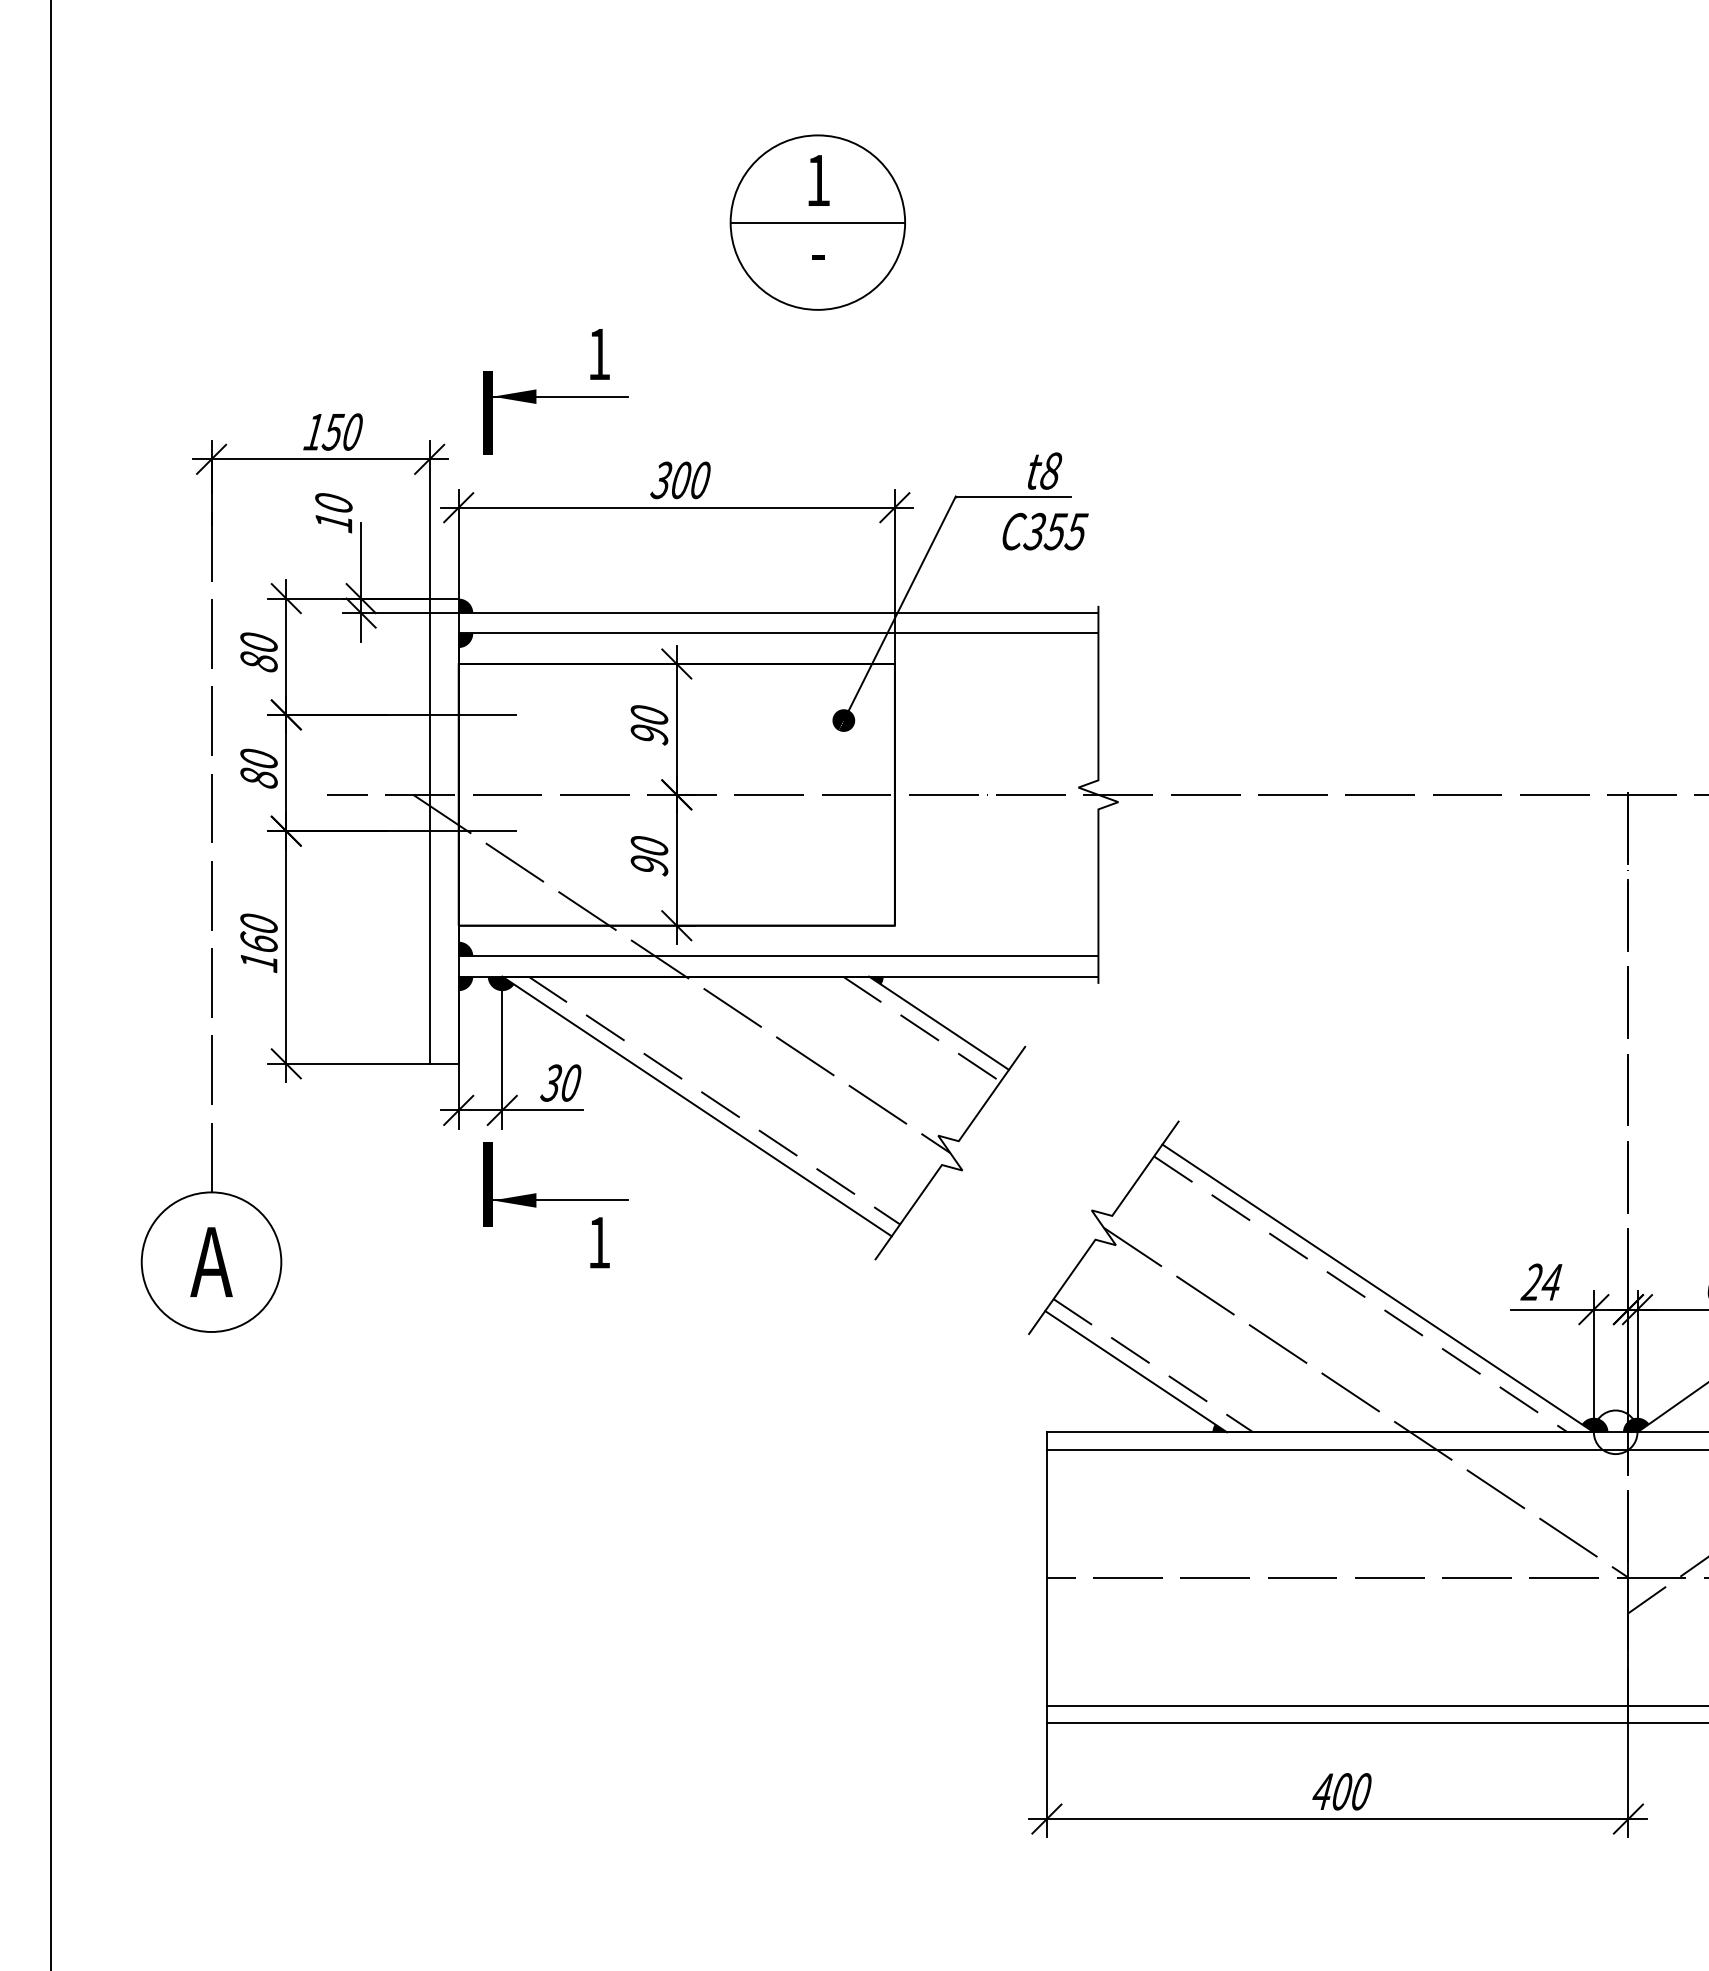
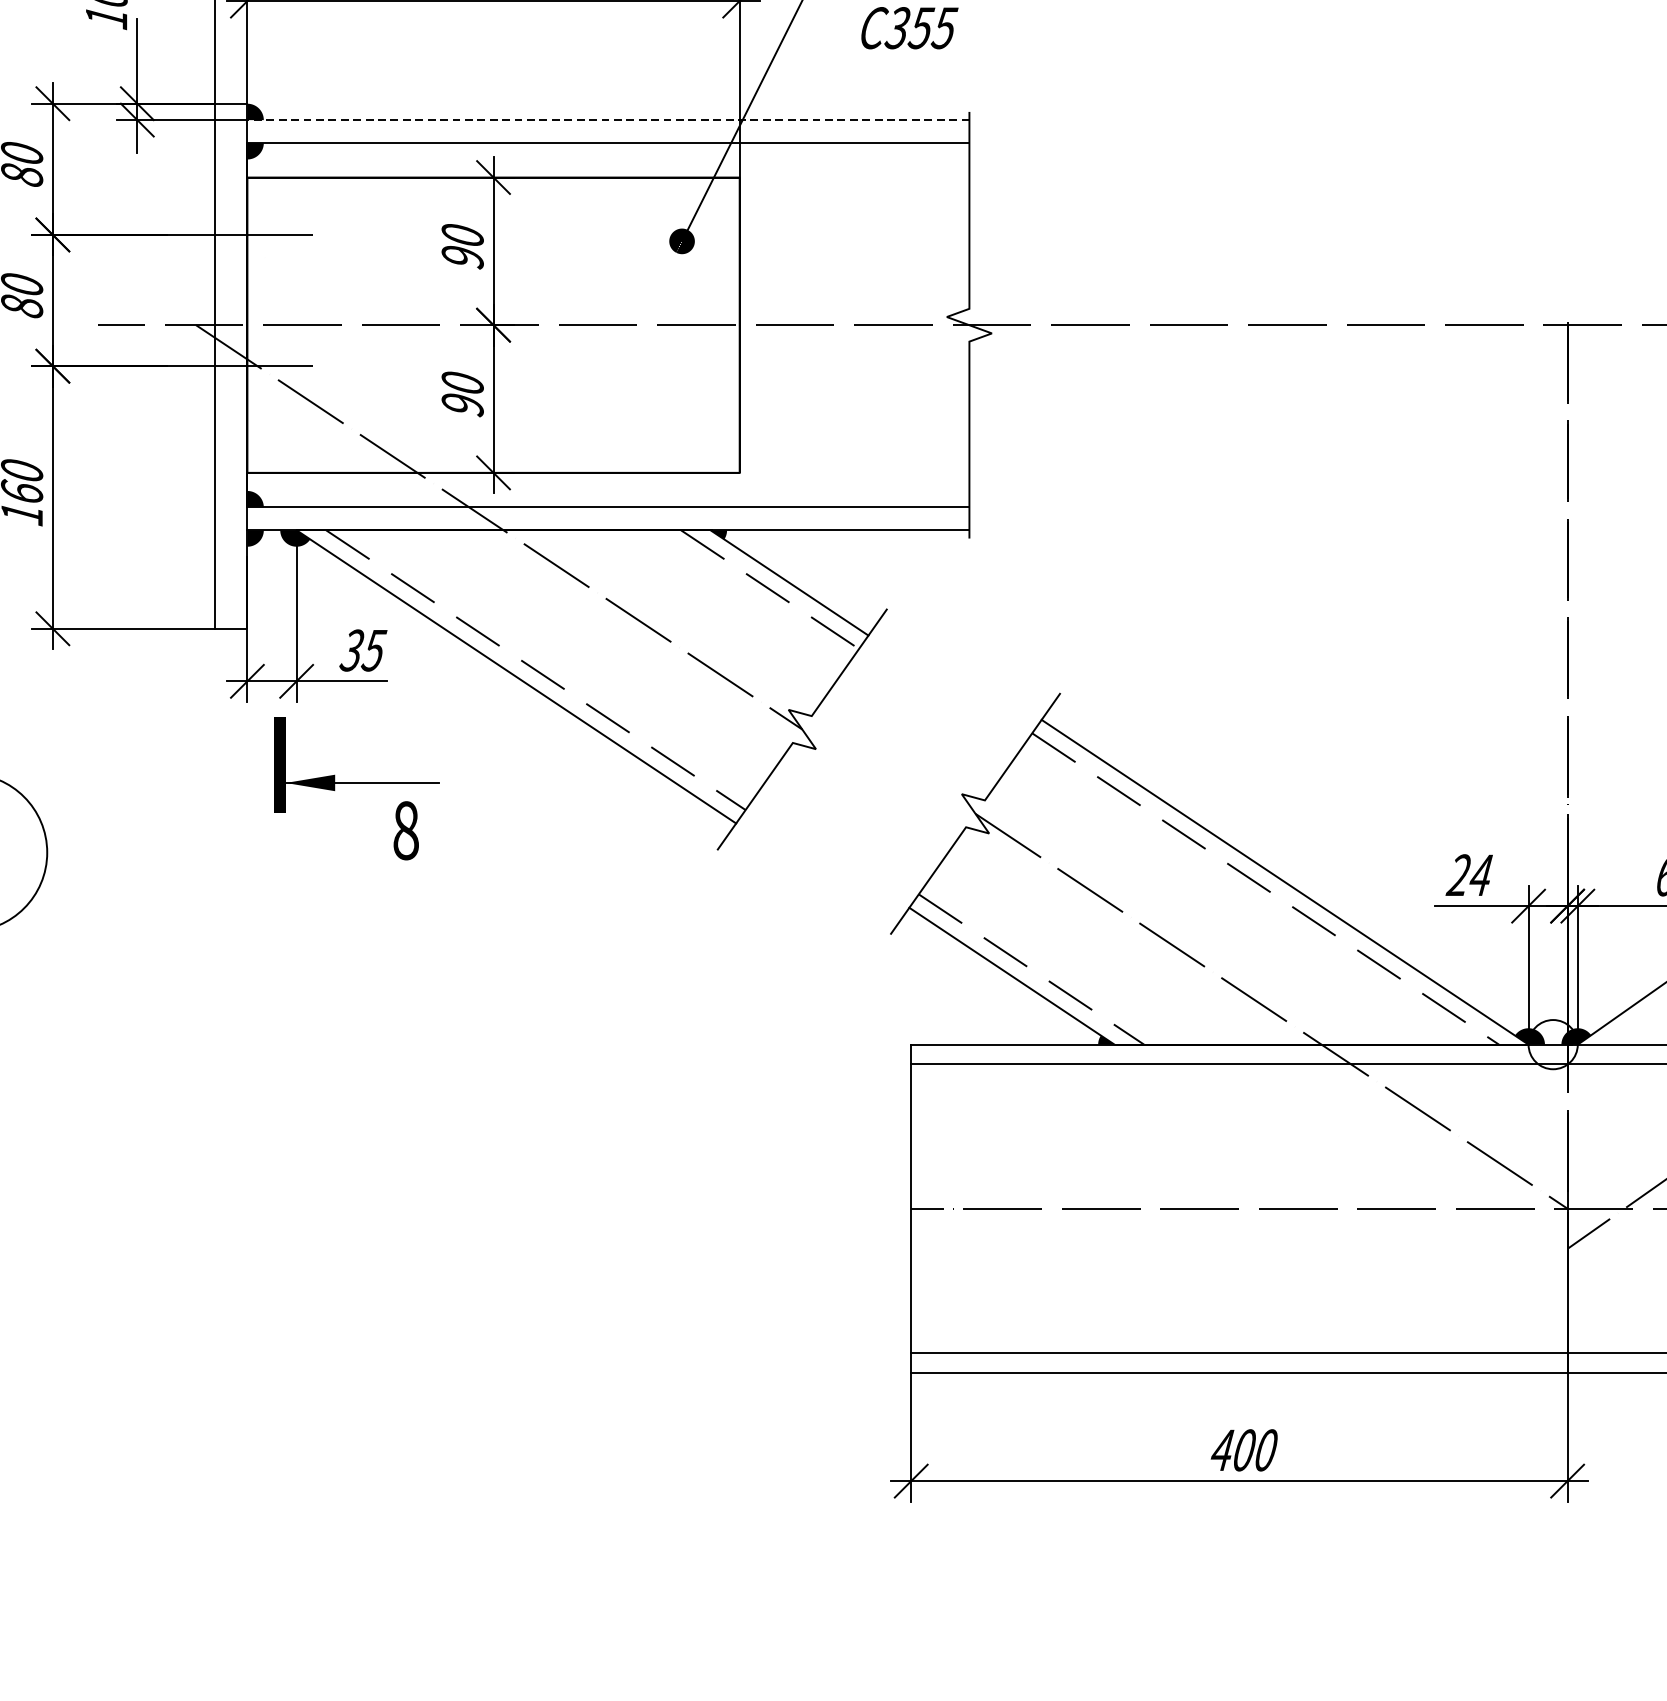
line: (778, 613) -> (608, 120), solid -> dashed
text: (570, 1082) -> (373, 649), 30 -> 35
text: (599, 1242) -> (406, 830), 1 -> 8

